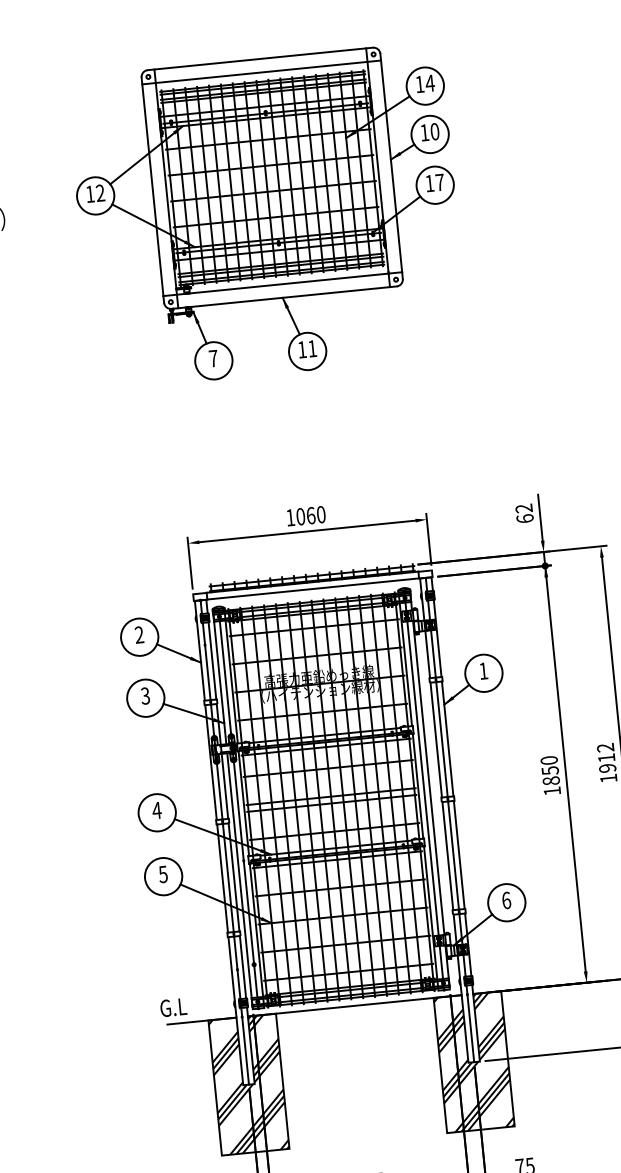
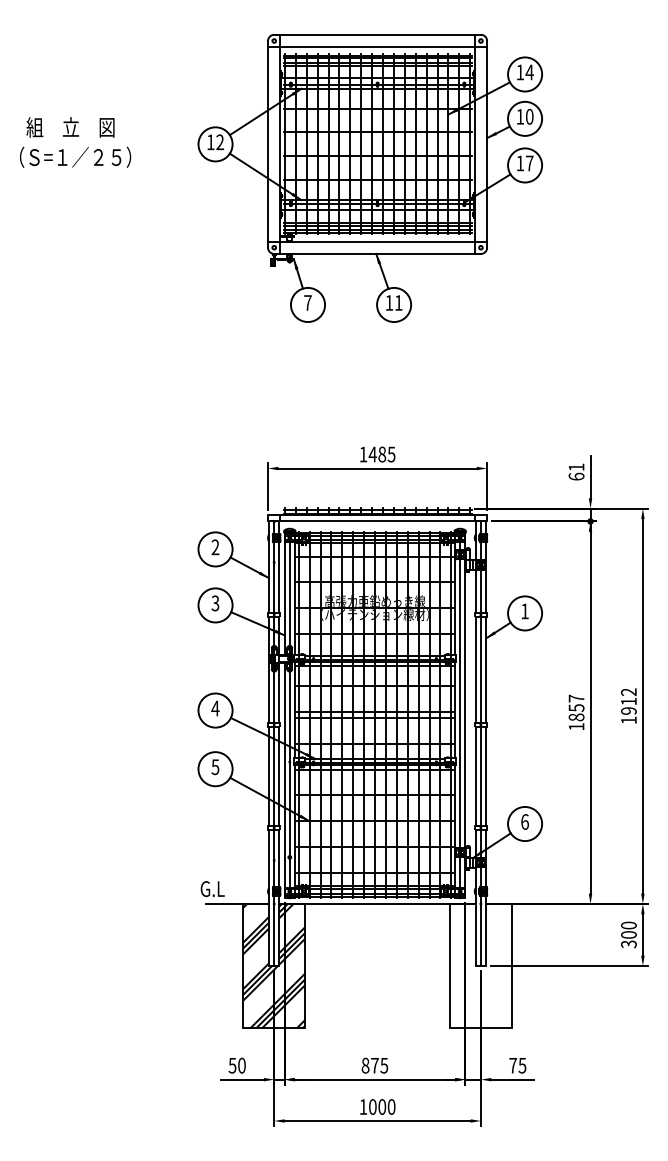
text: (524, 508) -> (576, 467), 62 -> 61
text: (310, 515) -> (381, 454), 1060 -> 1485
text: (549, 760) -> (576, 698), 1850 -> 1857
hatch: (473, 1061) -> (480, 965), removed

